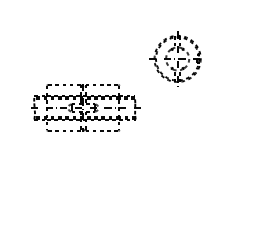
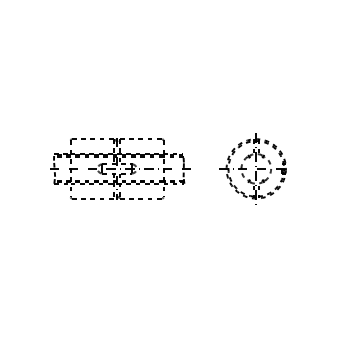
part: (174, 58) -> (252, 168), moved

